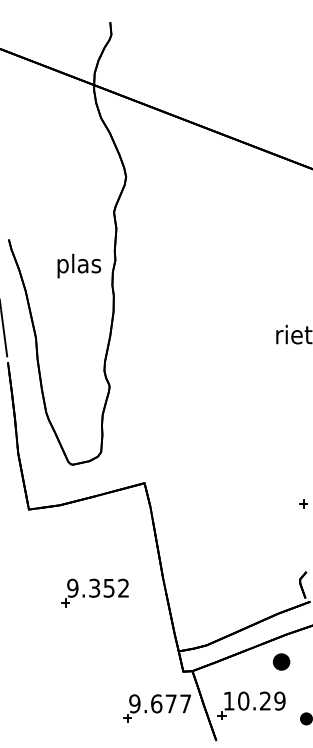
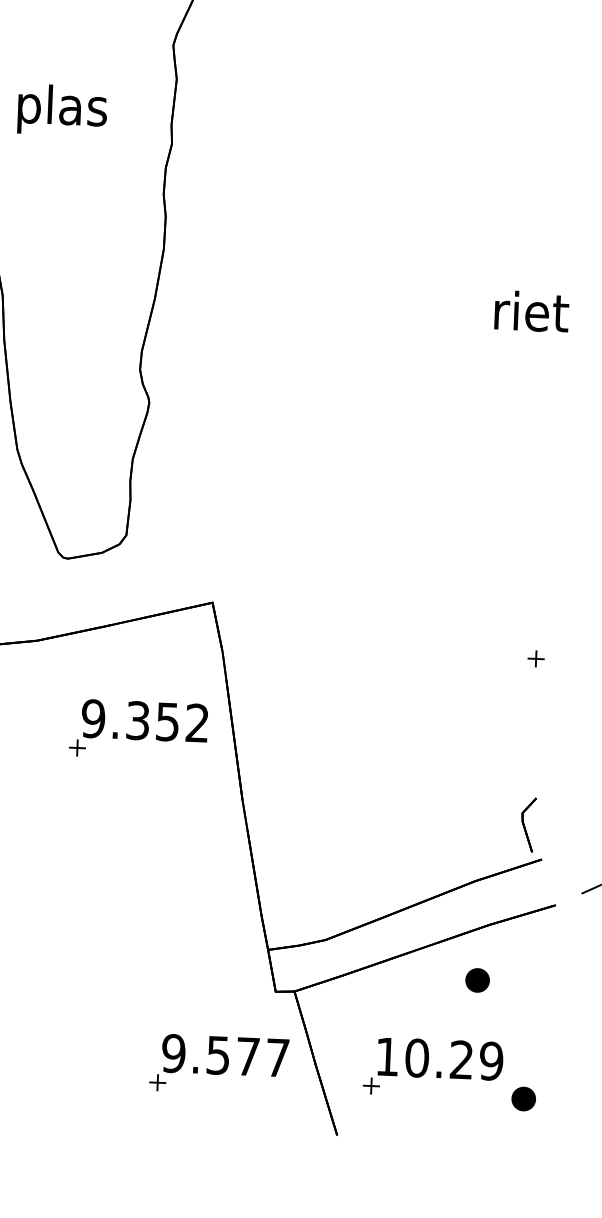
text: (79, 265) -> (62, 109), moved
part: (94, 592) -> (137, 729), moved
part: (281, 661) -> (477, 979), size x0.71
text: (156, 703) -> (218, 1054), 9.677 -> 9.577
part: (251, 705) -> (432, 1067), moved

